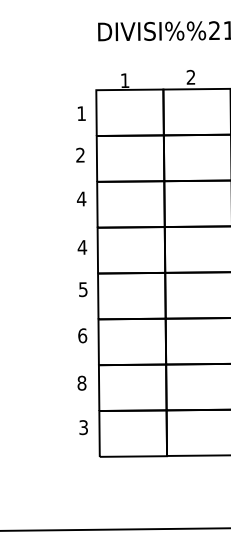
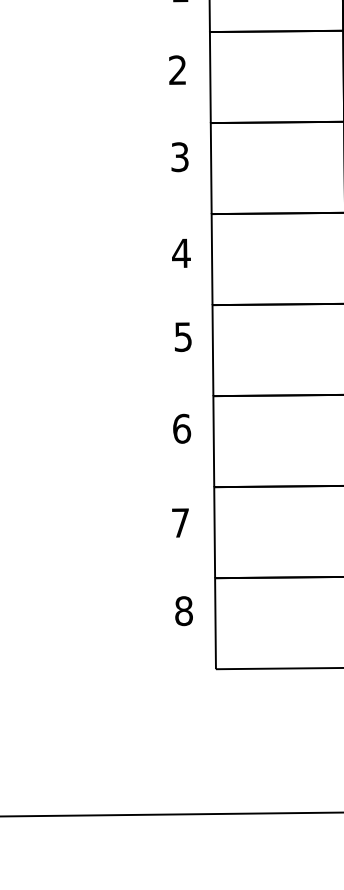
text: (81, 198) -> (179, 156), 4 -> 3
text: (81, 382) -> (179, 521), 8 -> 7
text: (83, 427) -> (183, 610), 3 -> 8

